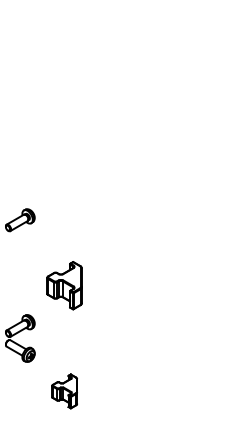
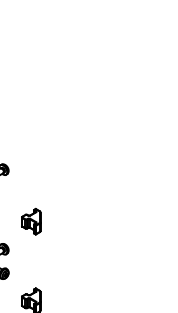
part: (64, 285) -> (31, 221), size x0.71

